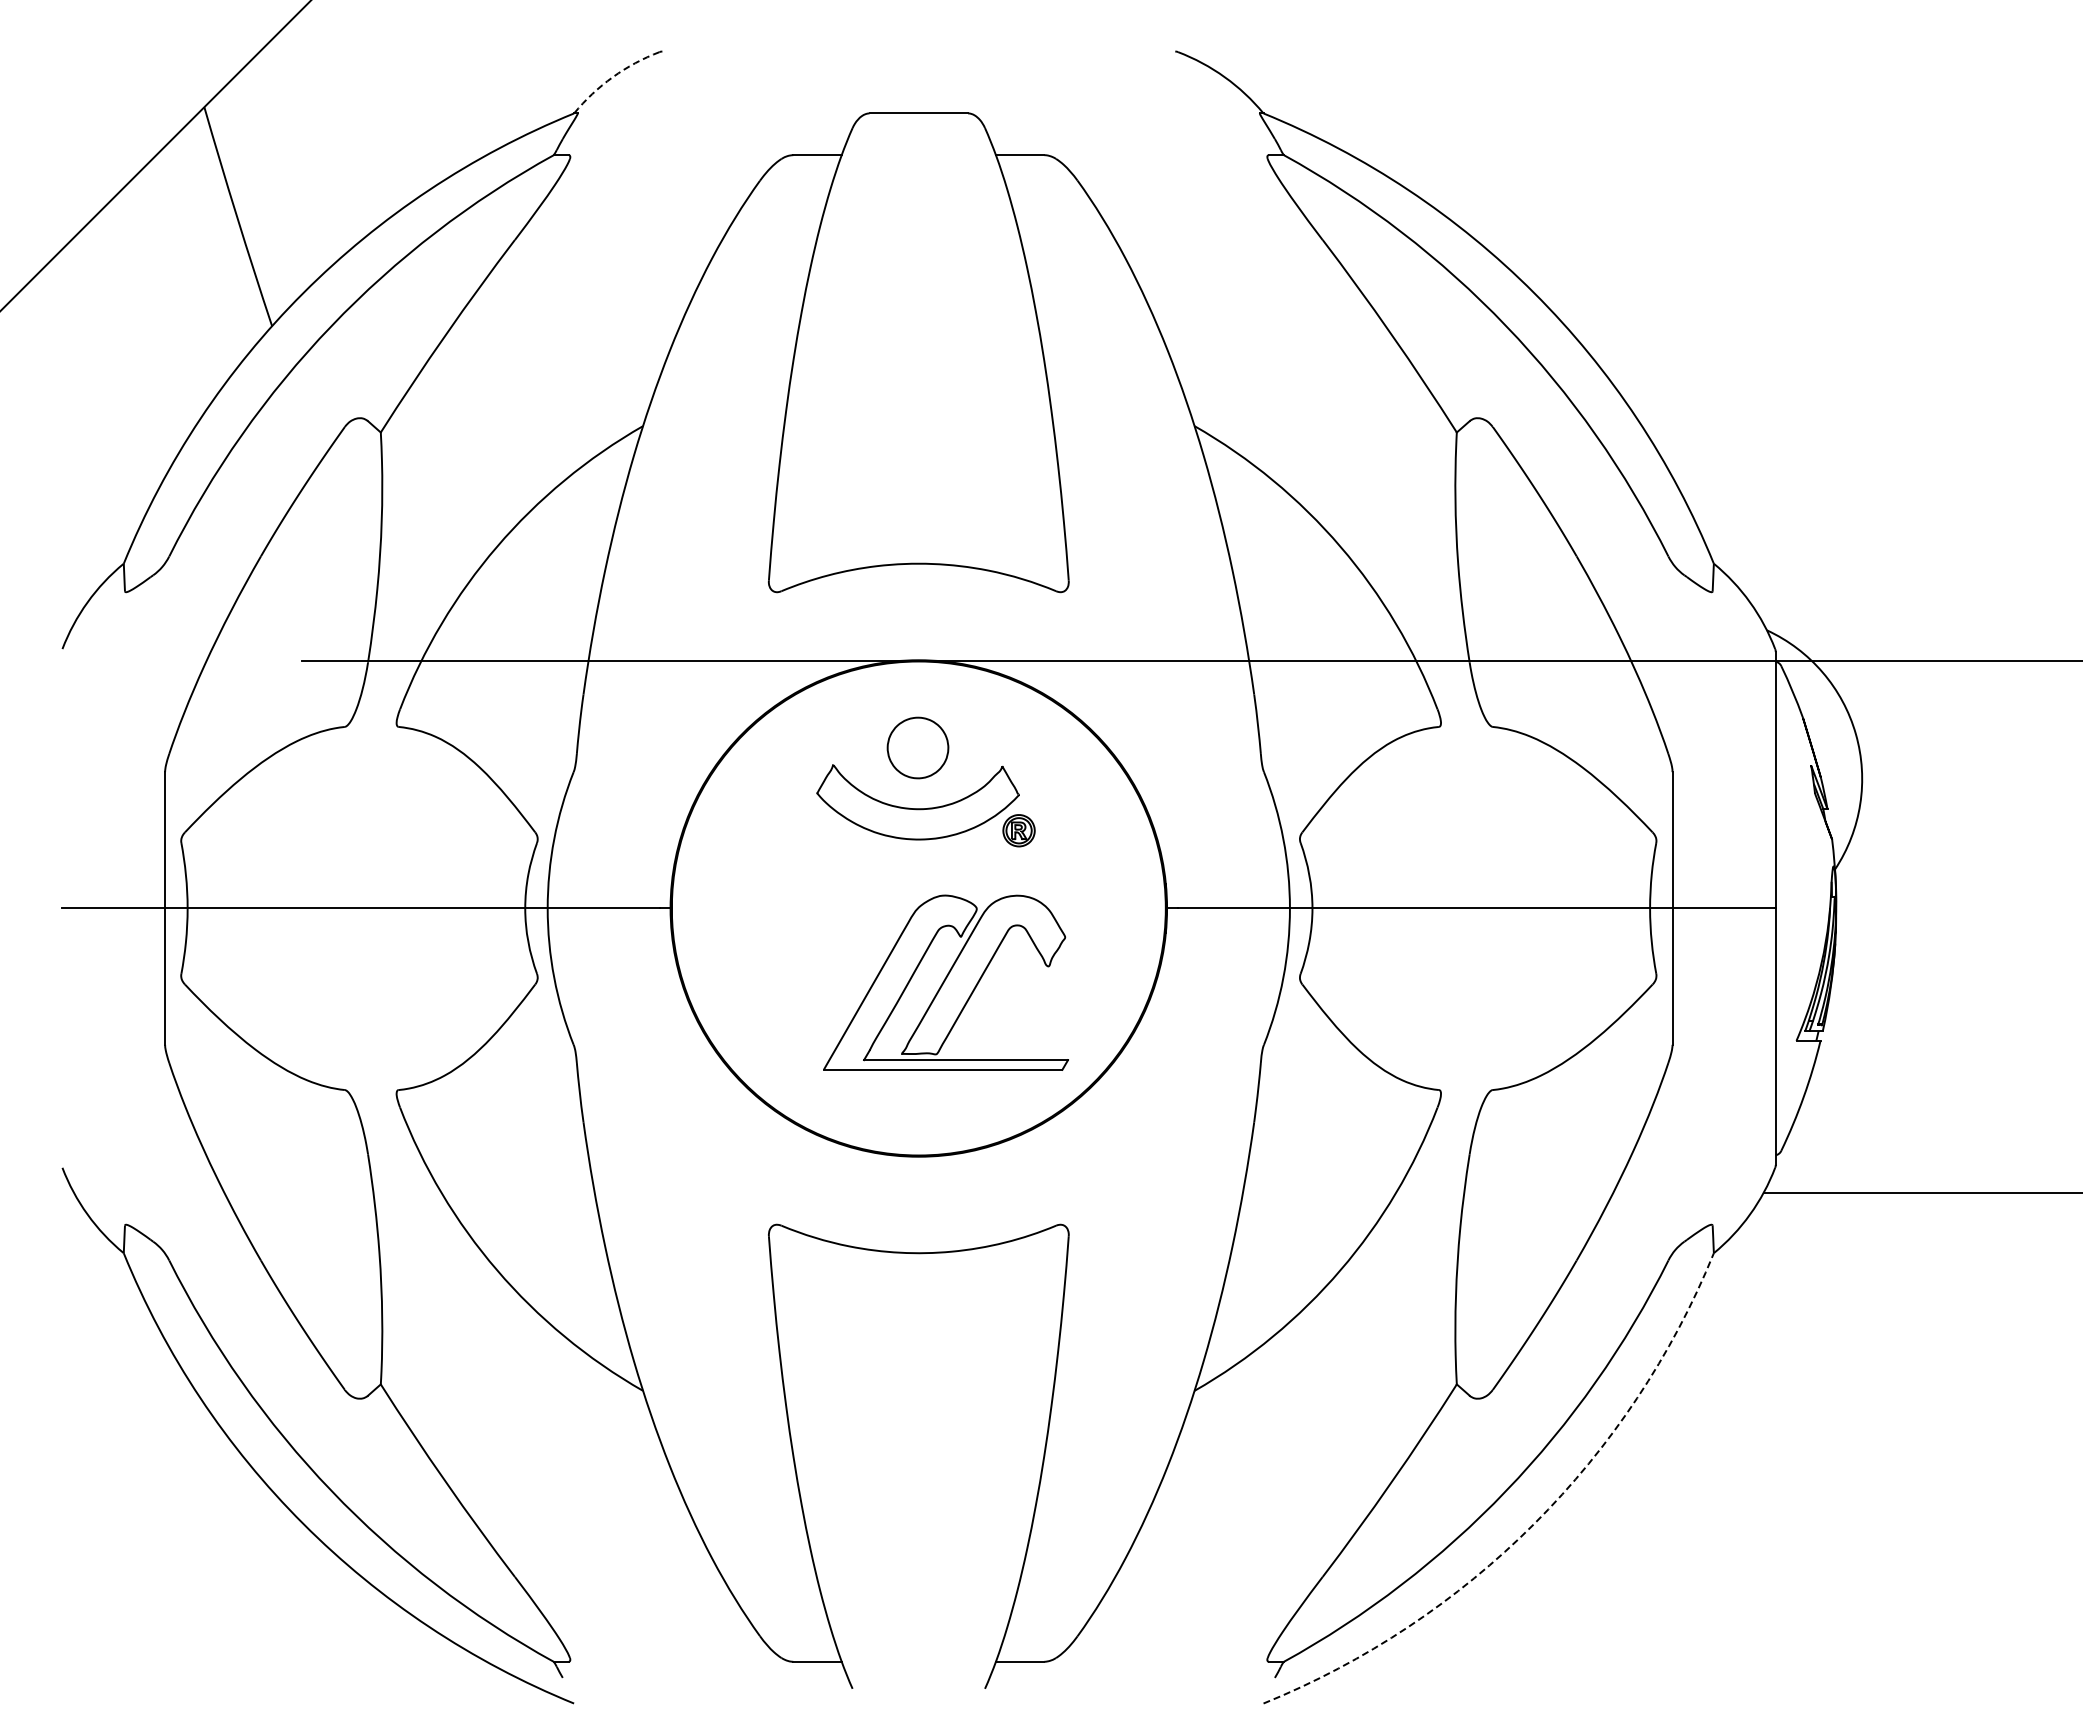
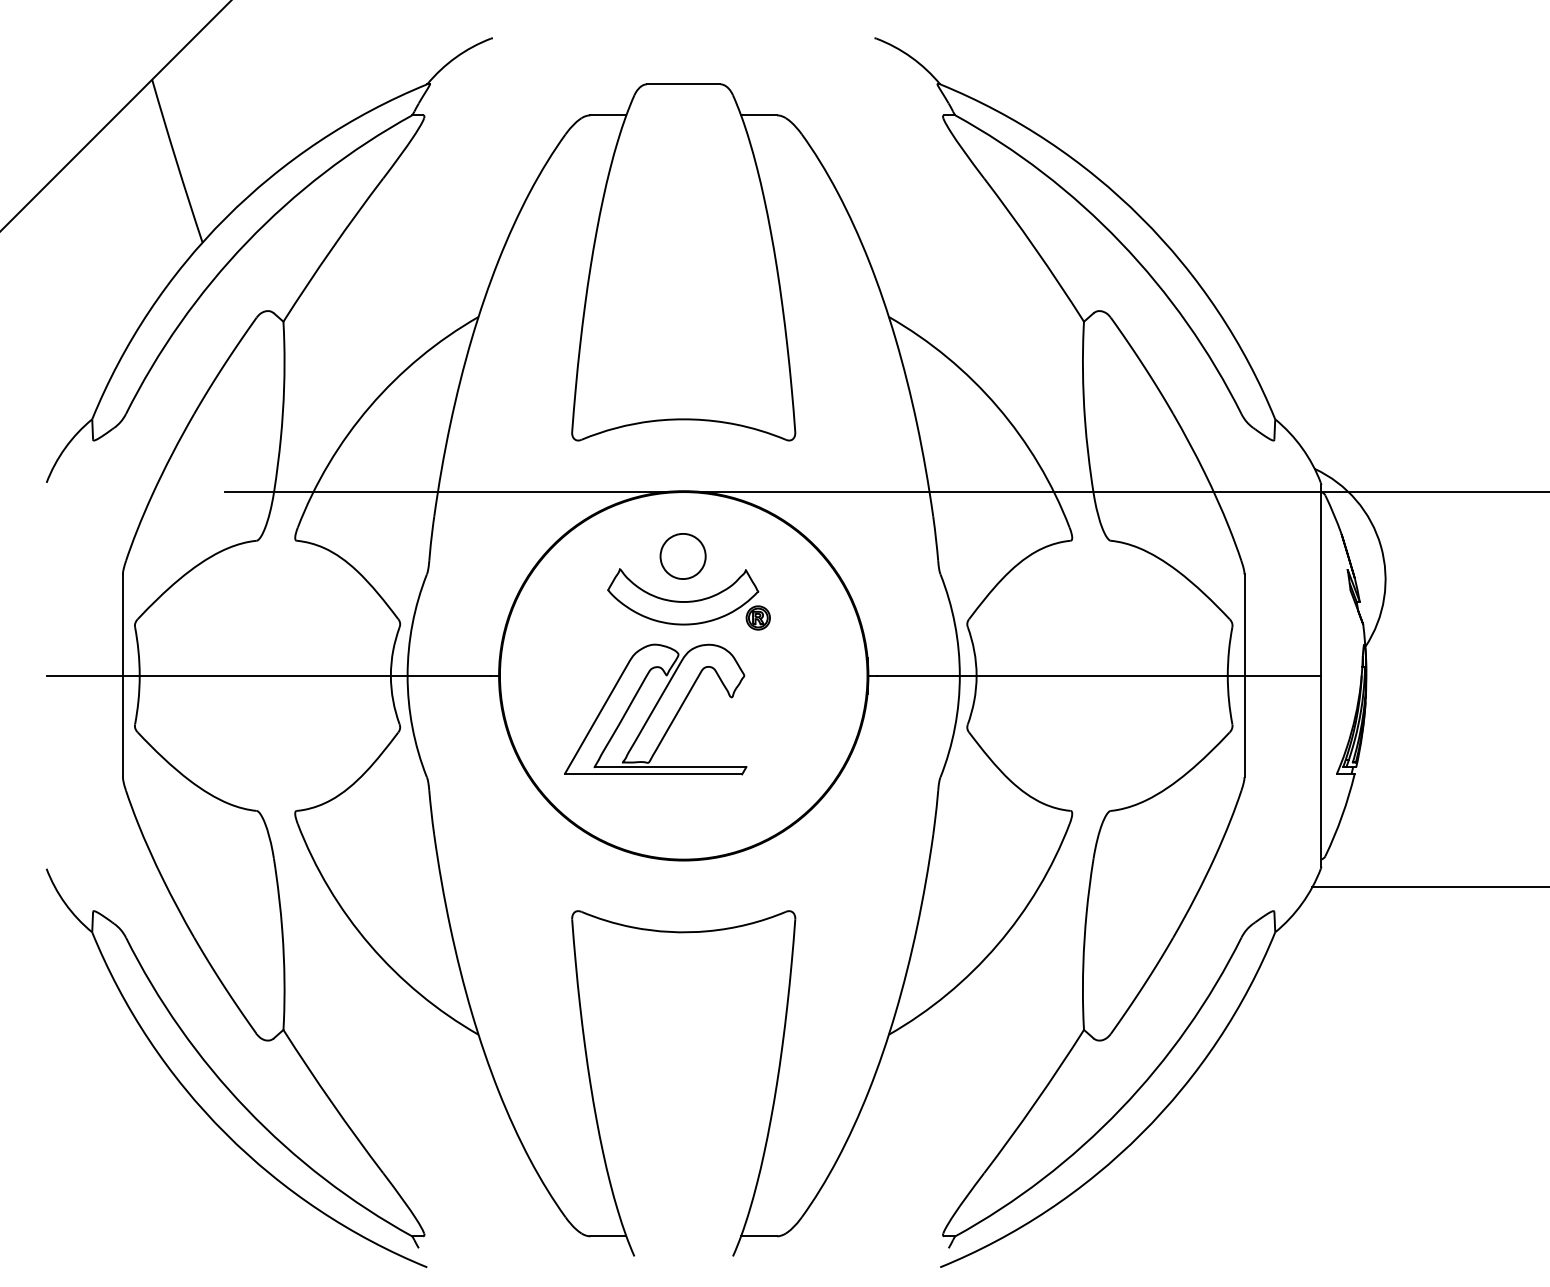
arc: (612, 77) -> (455, 57), dashed -> solid
part: (945, 982) -> (655, 709), moved
arc: (1534, 1523) -> (1141, 1133), dashed -> solid

